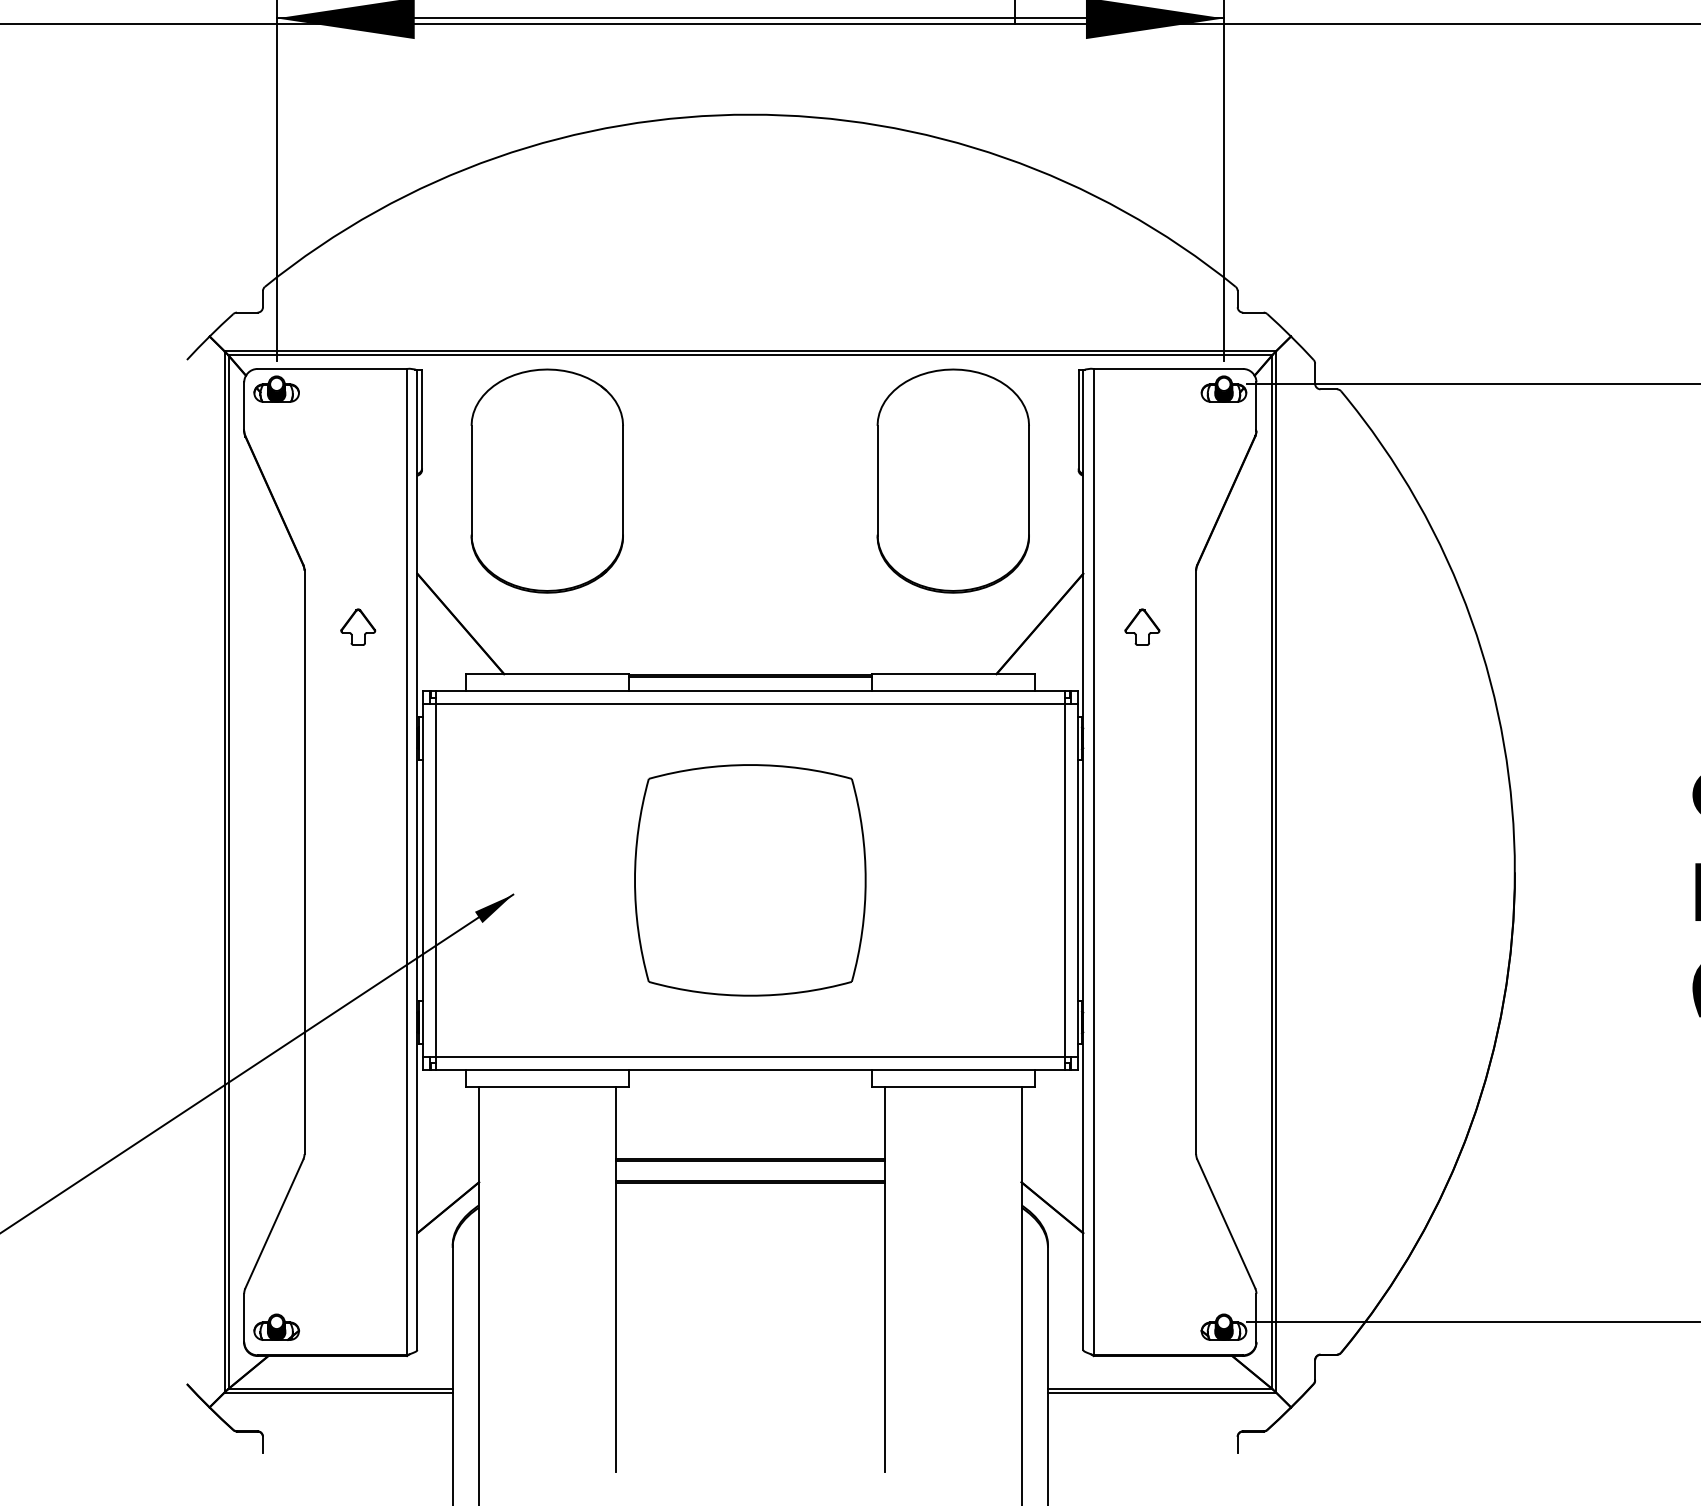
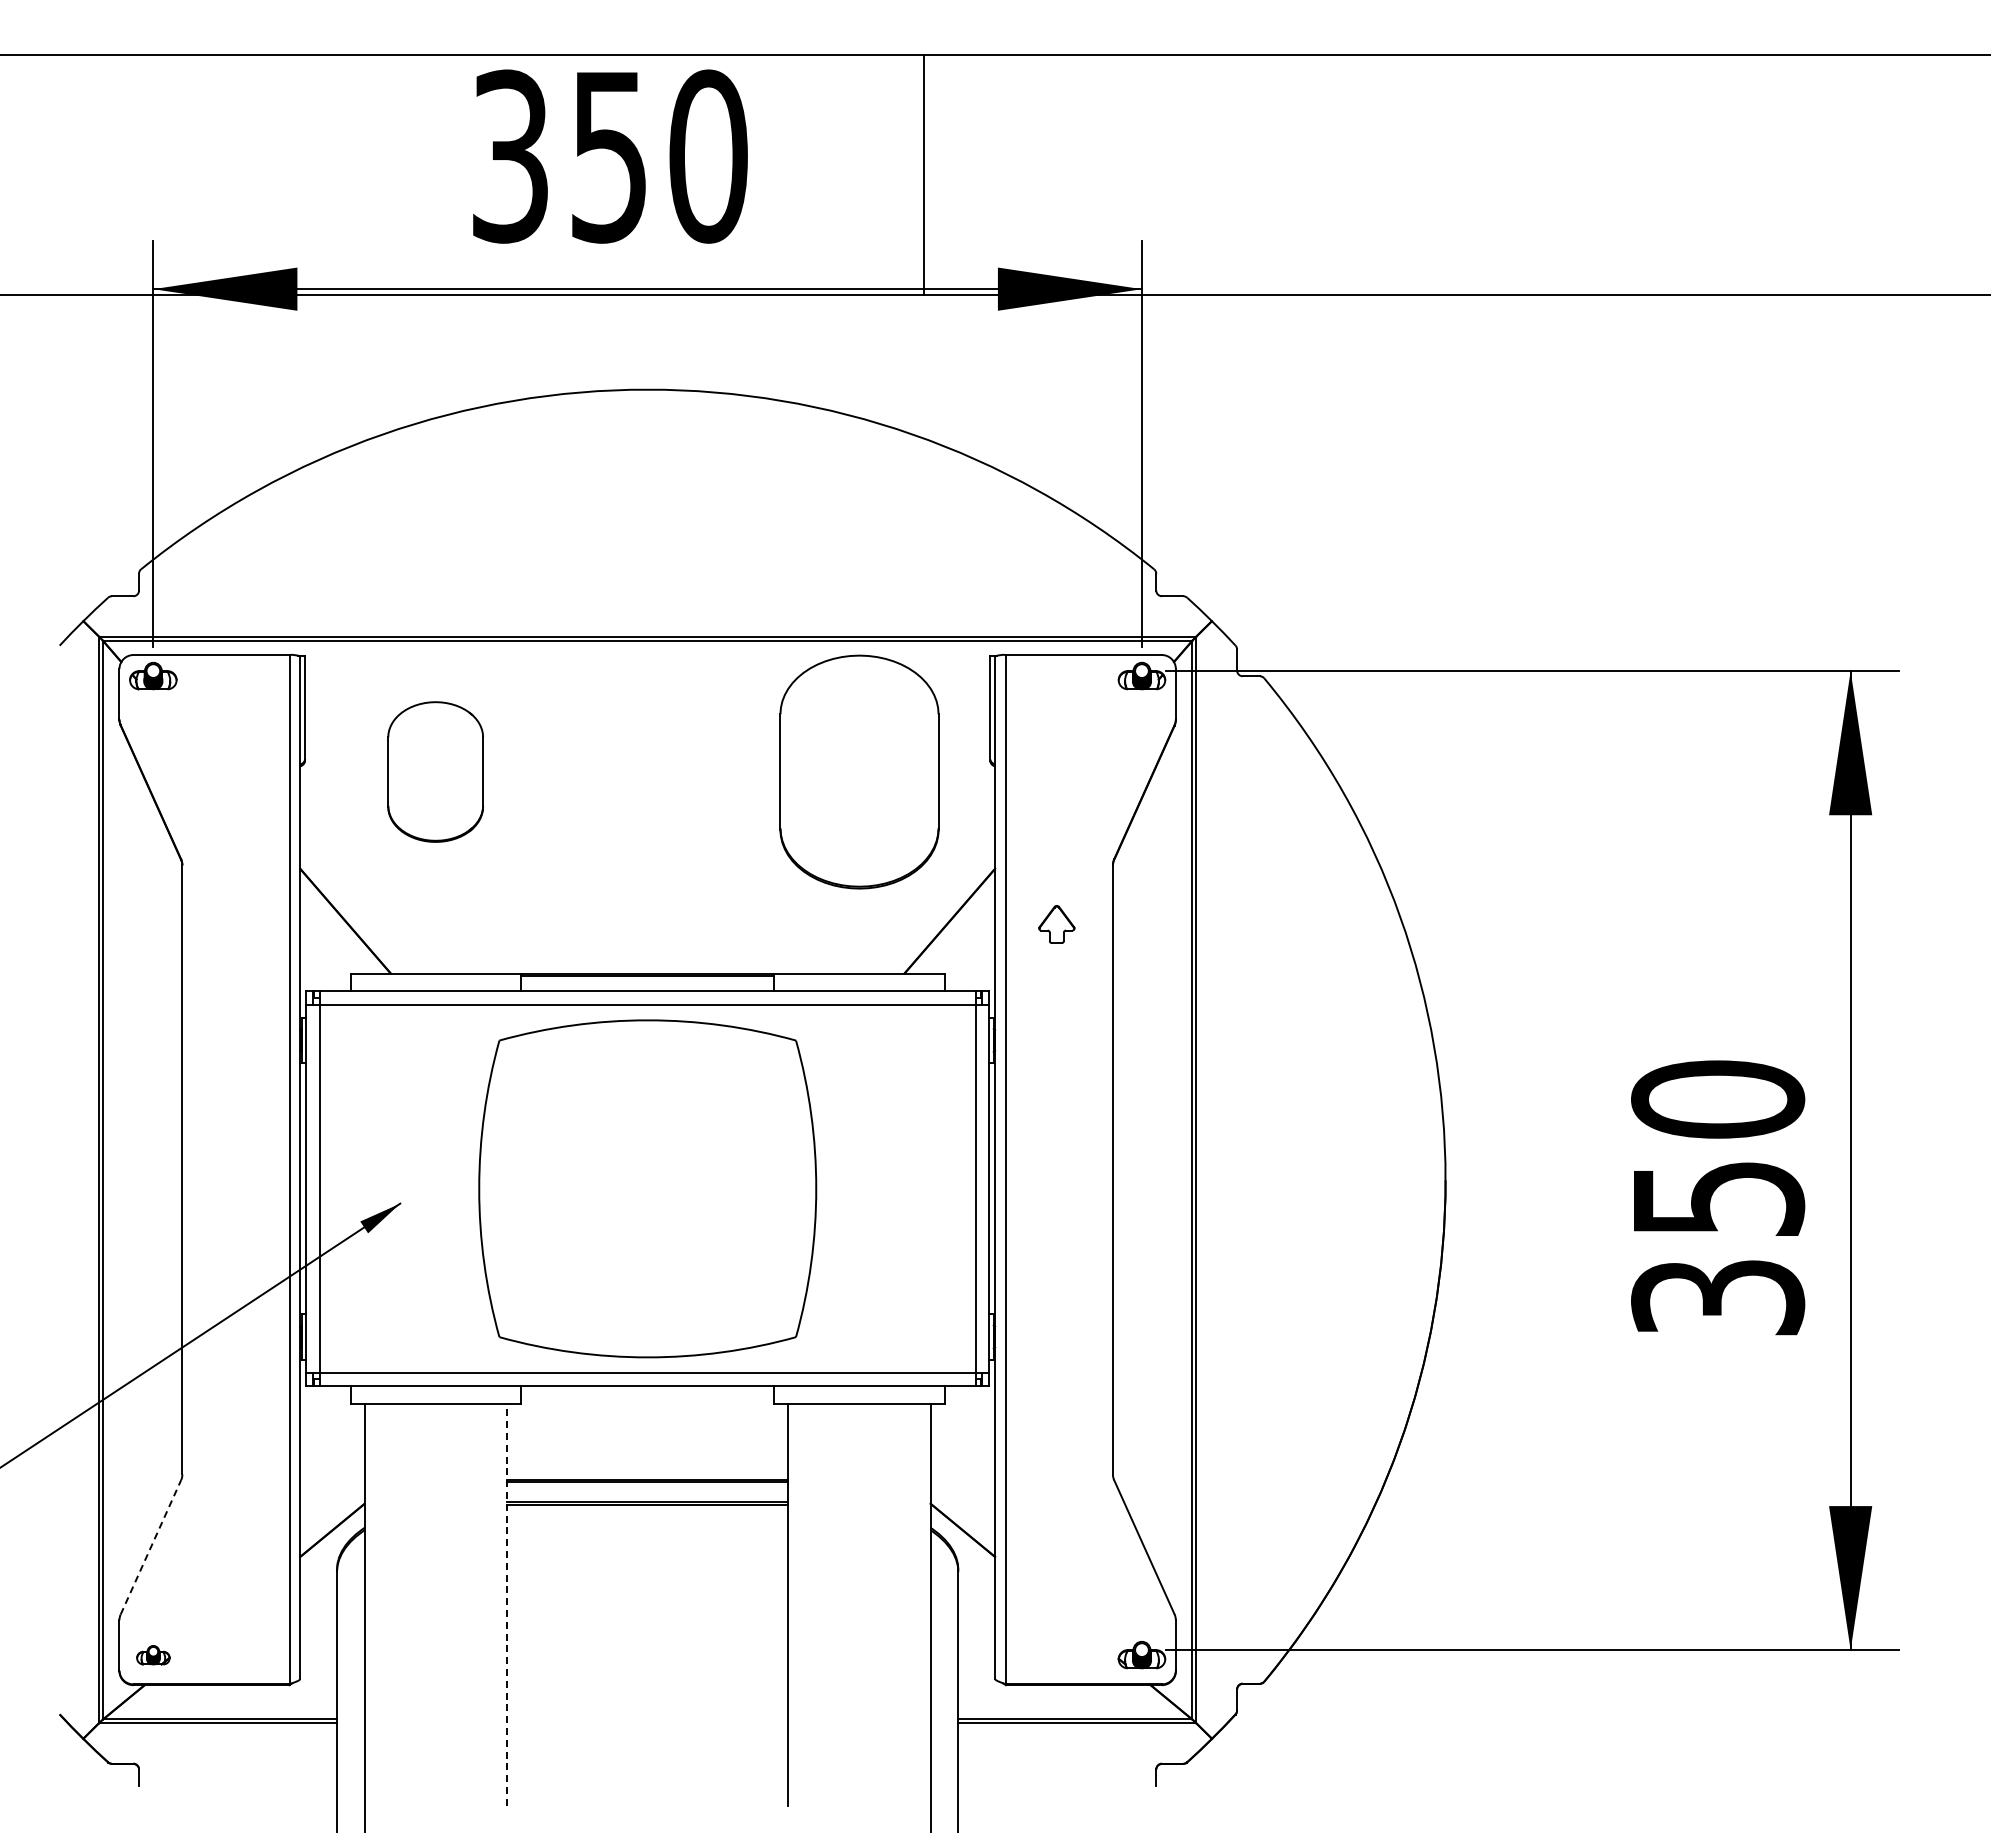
part: (547, 480) -> (435, 771), size x0.6
part: (358, 627) -> (238, 924), removed
part: (750, 880) -> (647, 1188), size x1.4
line: (273, 1224) -> (150, 1547), solid -> dashed
line: (616, 1278) -> (507, 1604), solid -> dashed
part: (276, 1327) -> (153, 1655), size x0.7

